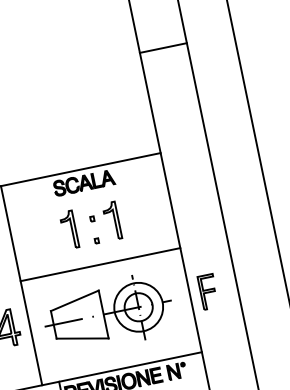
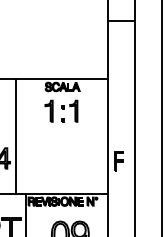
line: (100, 263) -> (62, 133), removed
part: (107, 313) -> (60, 161), removed

